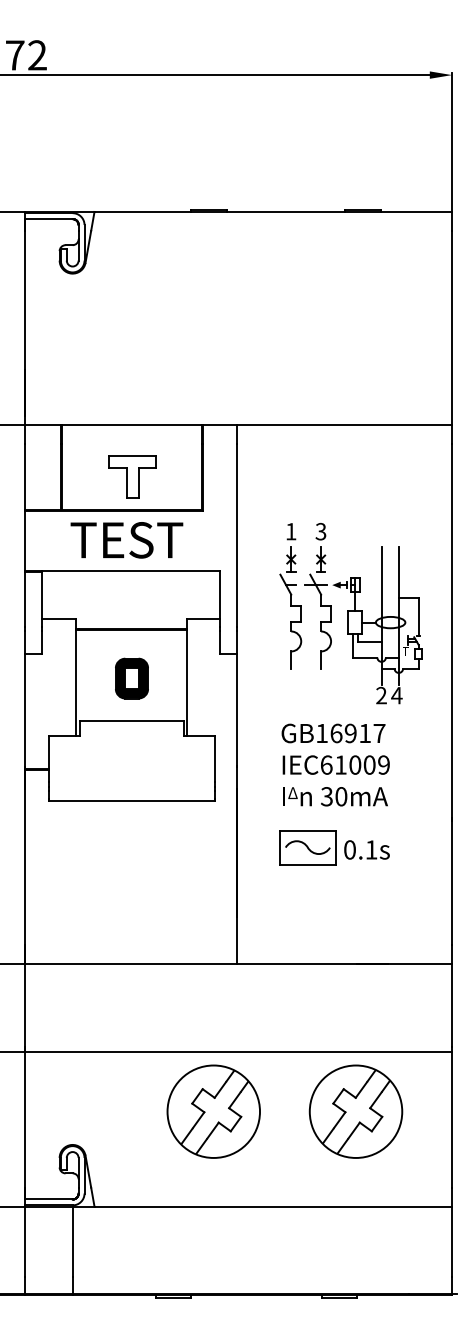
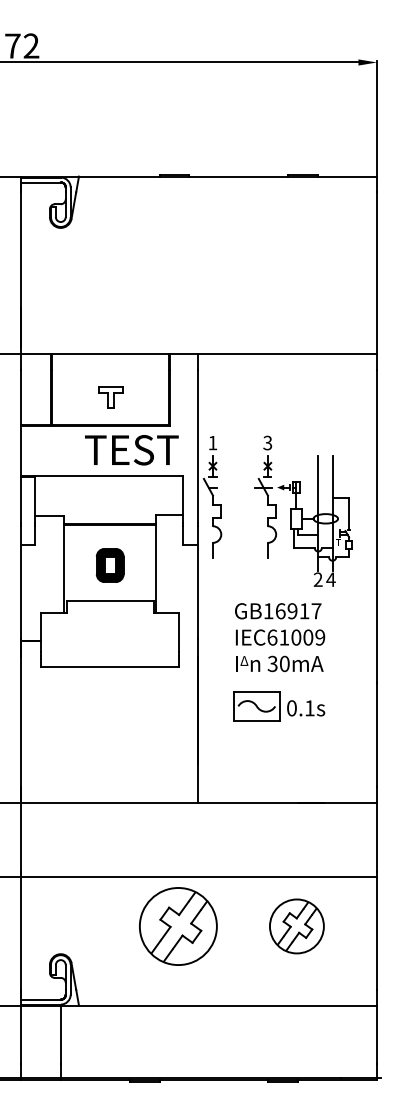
part: (132, 476) -> (110, 397), size x0.6
text: (126, 540) -> (131, 450), moved
part: (290, 596) -> (212, 497), moved
part: (355, 1111) -> (296, 926), size x0.7

